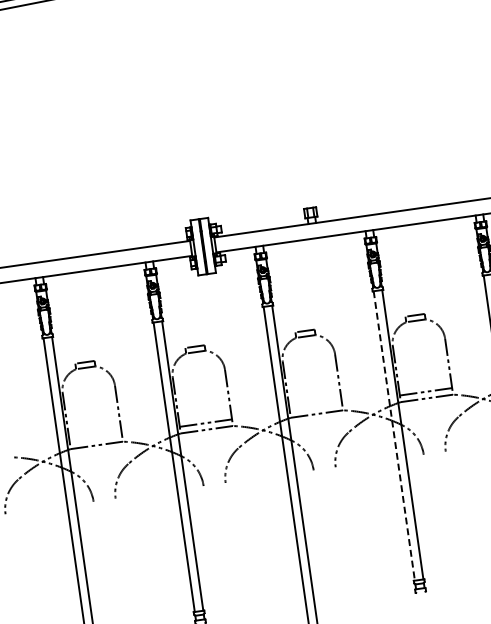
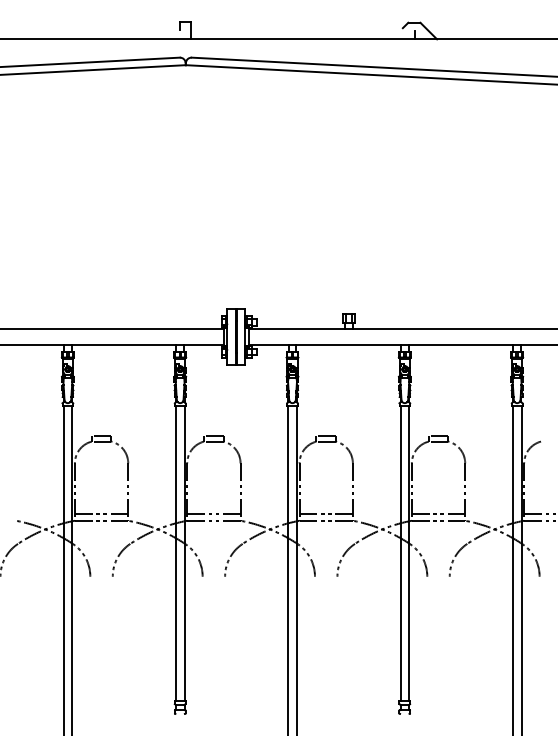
line: (315, 408) -> (325, 514), added
line: (394, 435) -> (400, 553), dashed -> solid
line: (95, 439) -> (101, 514), added

